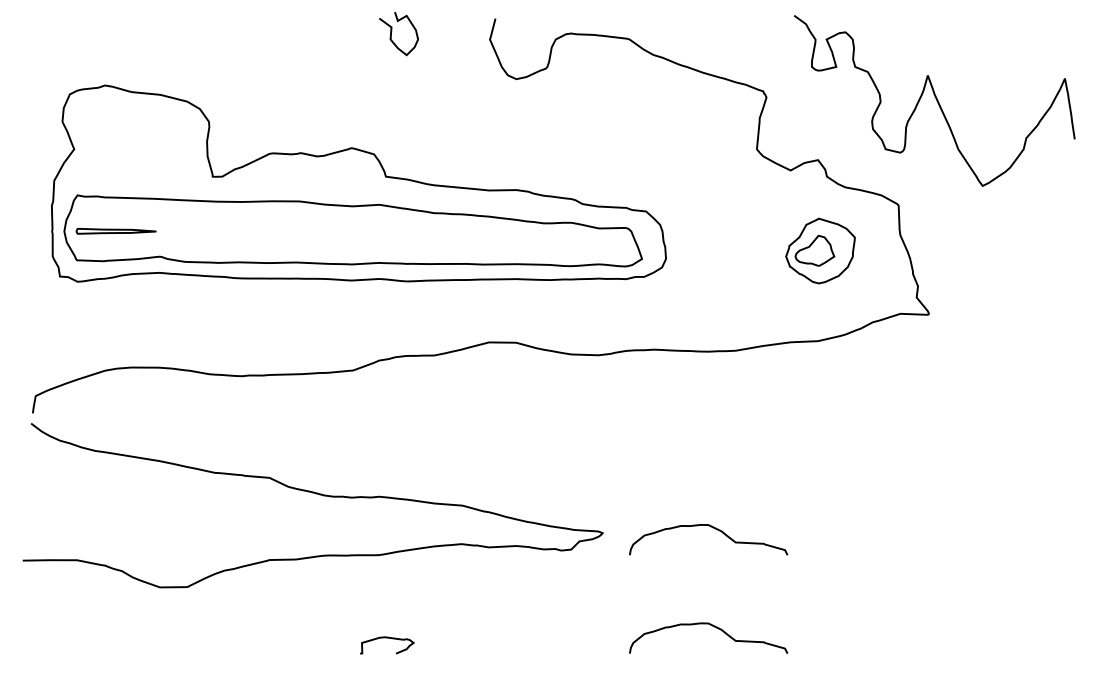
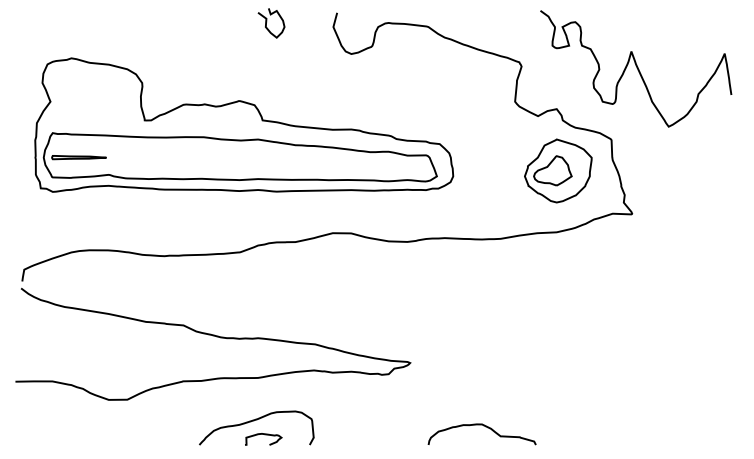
part: (820, 250) -> (558, 170), size x1.43
curve: (713, 529) -> (485, 360), removed
curve: (373, 619) -> (254, 421), added

